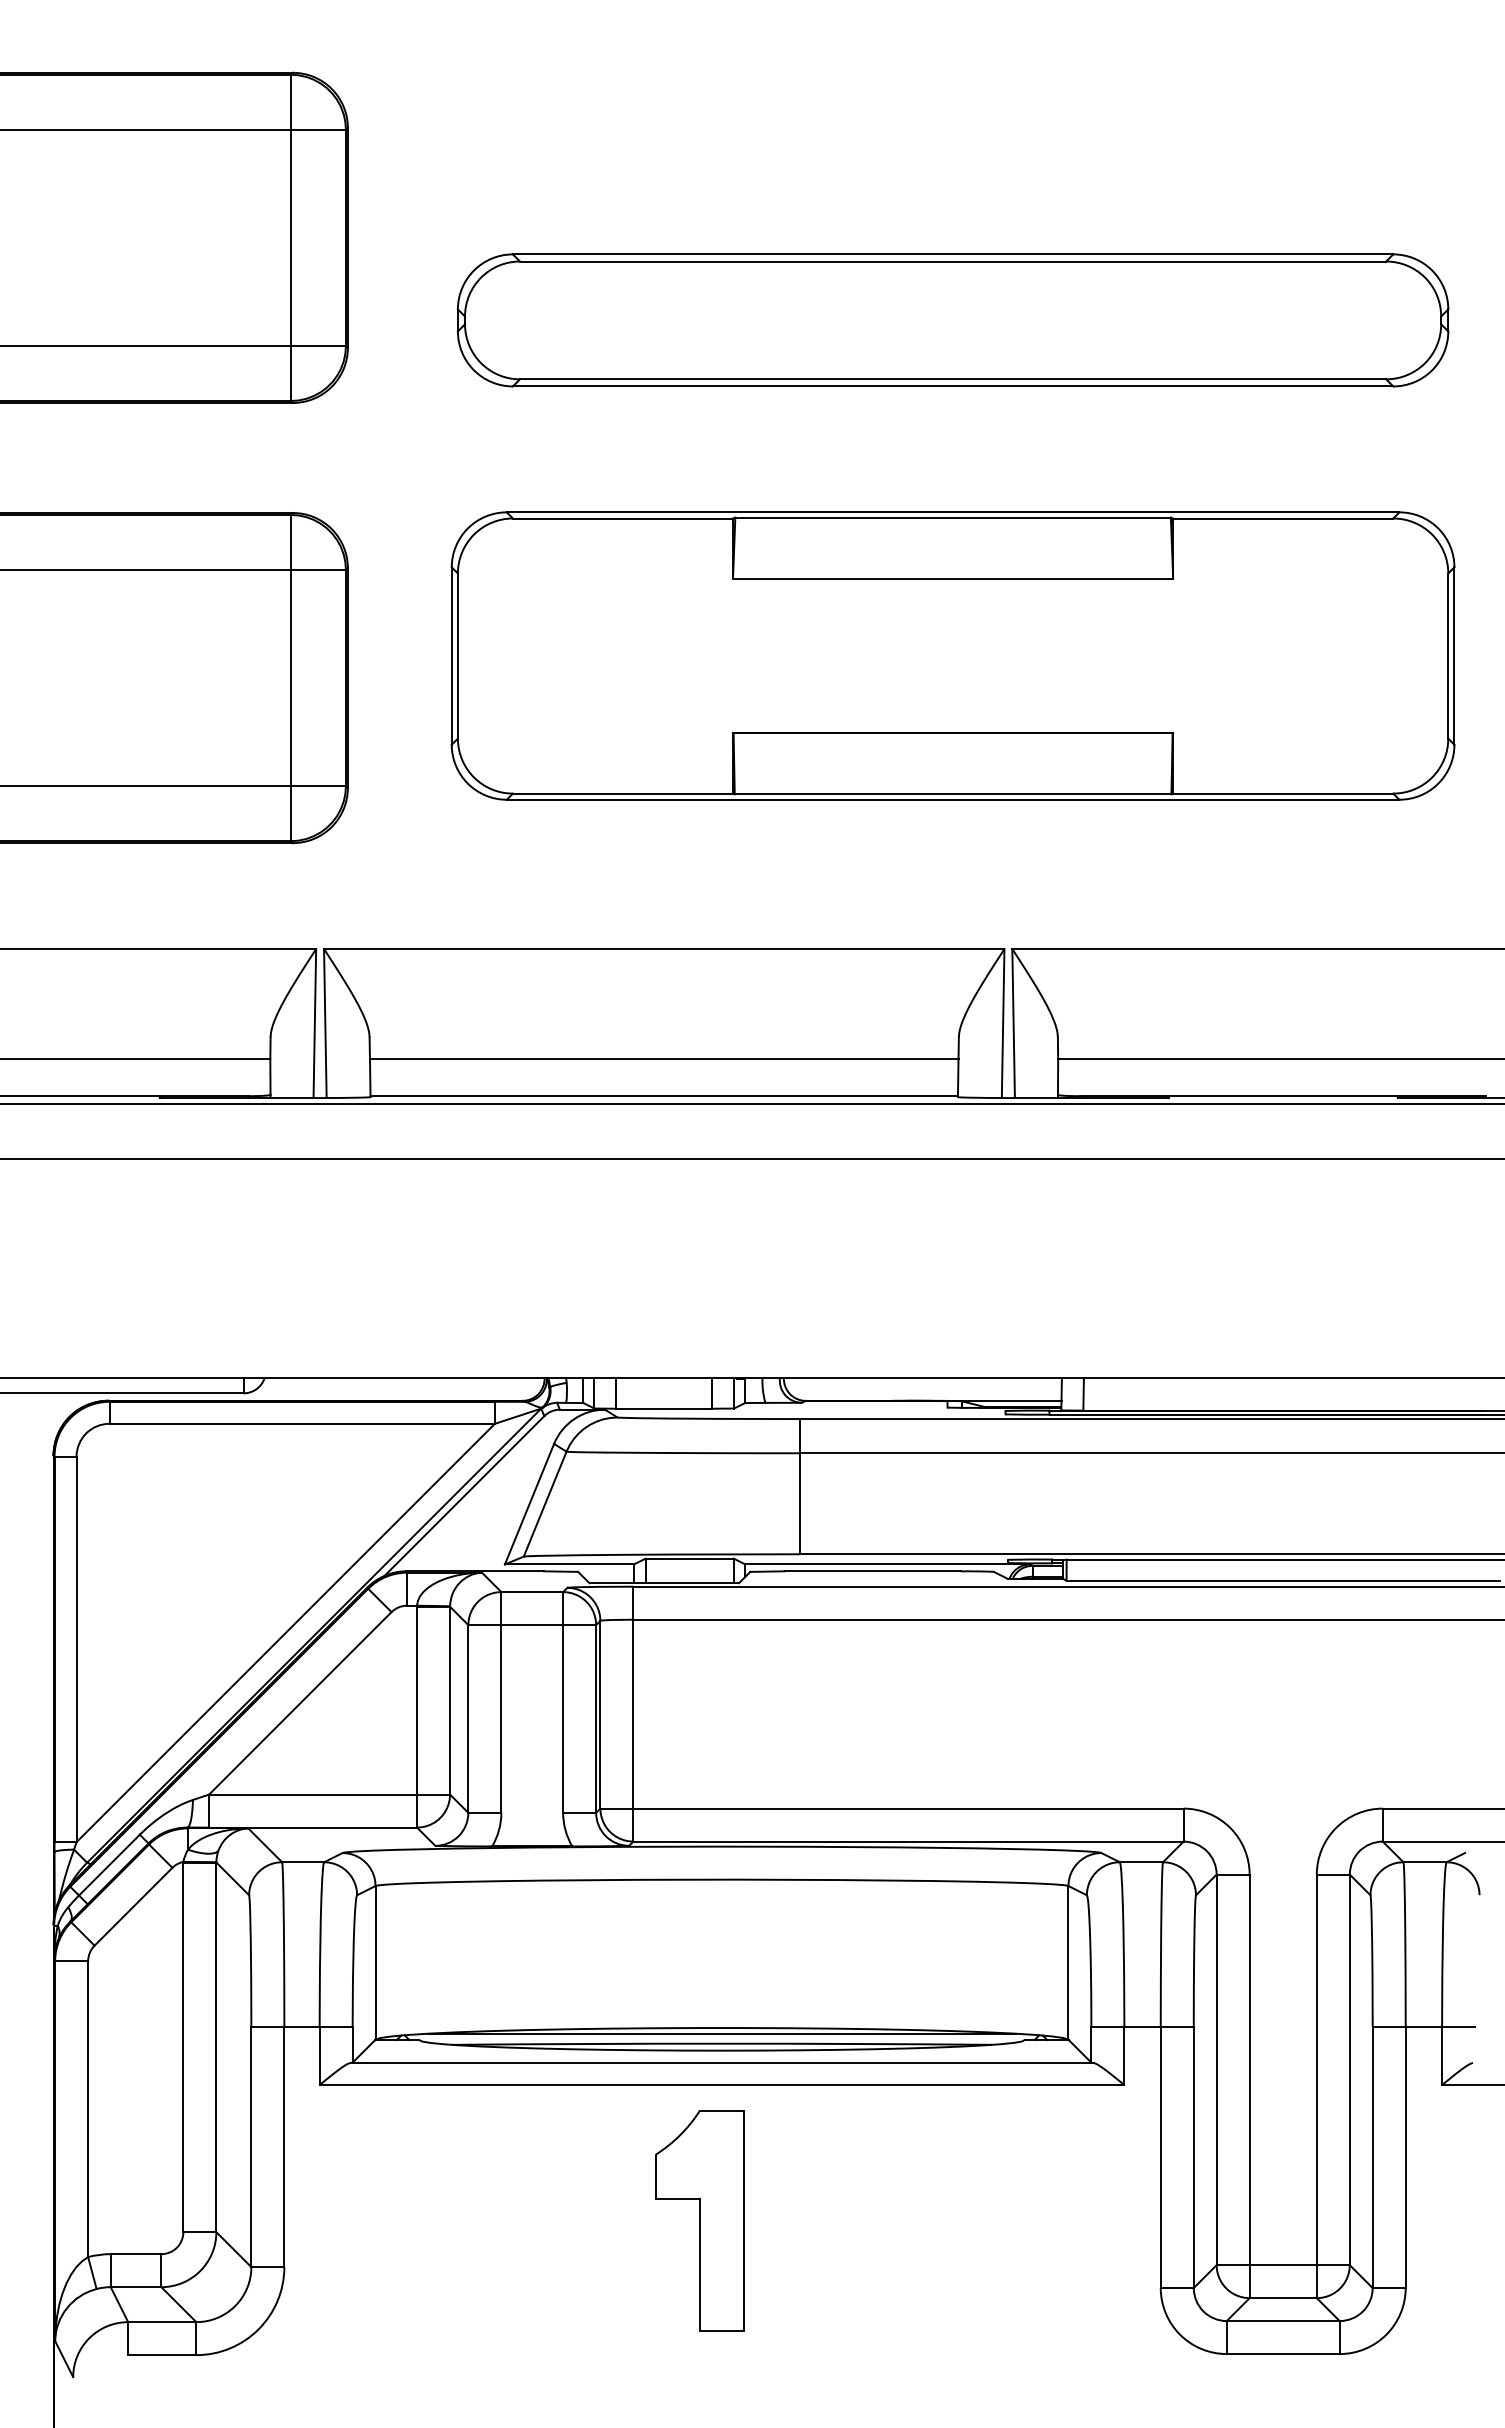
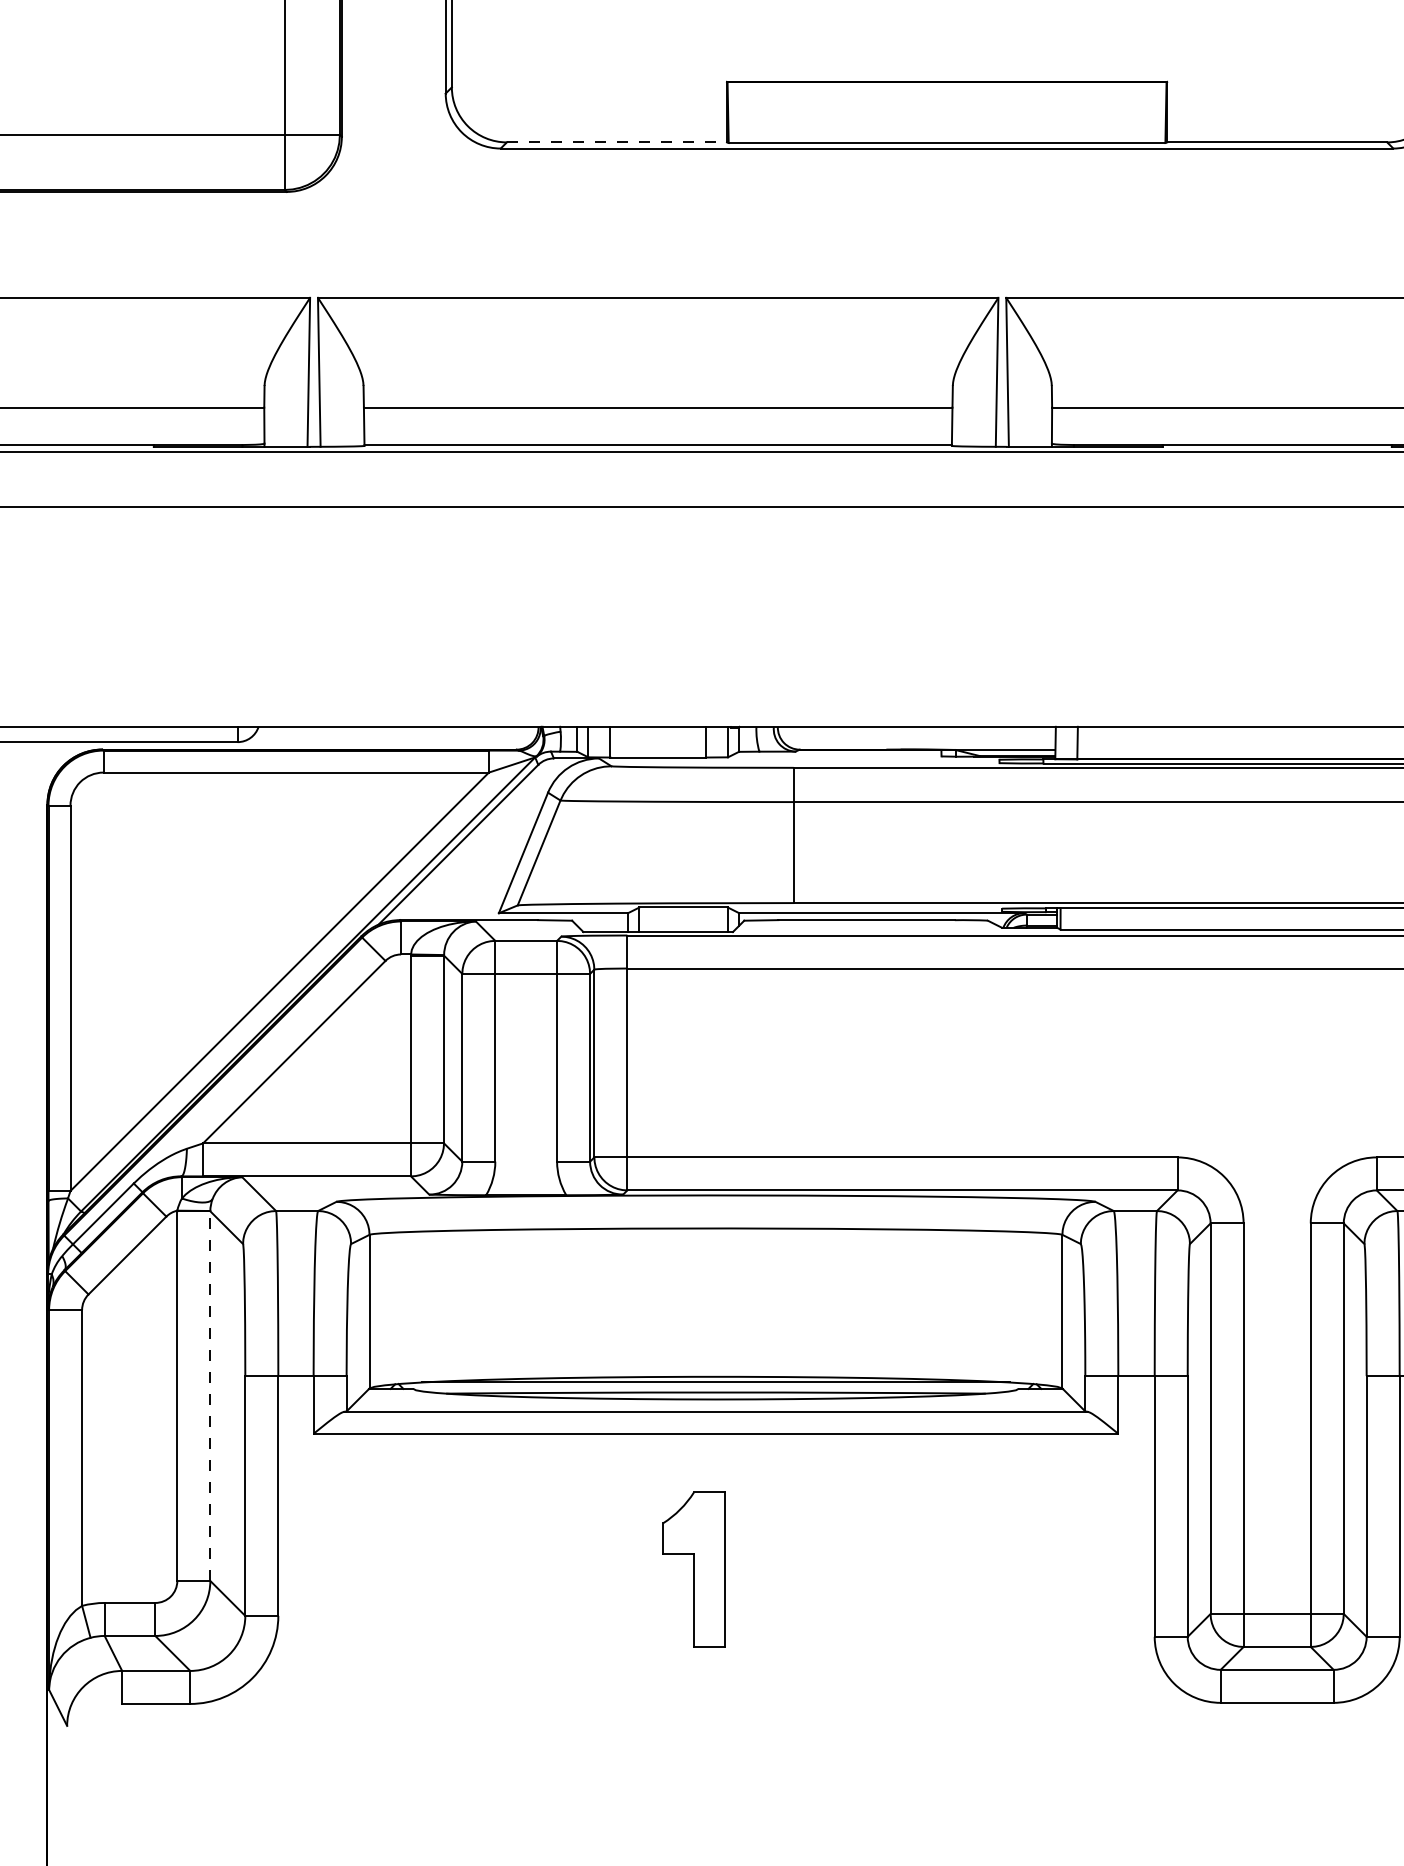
line: (623, 793) -> (617, 142), solid -> dashed
line: (216, 2047) -> (210, 1396), solid -> dashed
part: (699, 2220) -> (693, 1569), size x0.7

